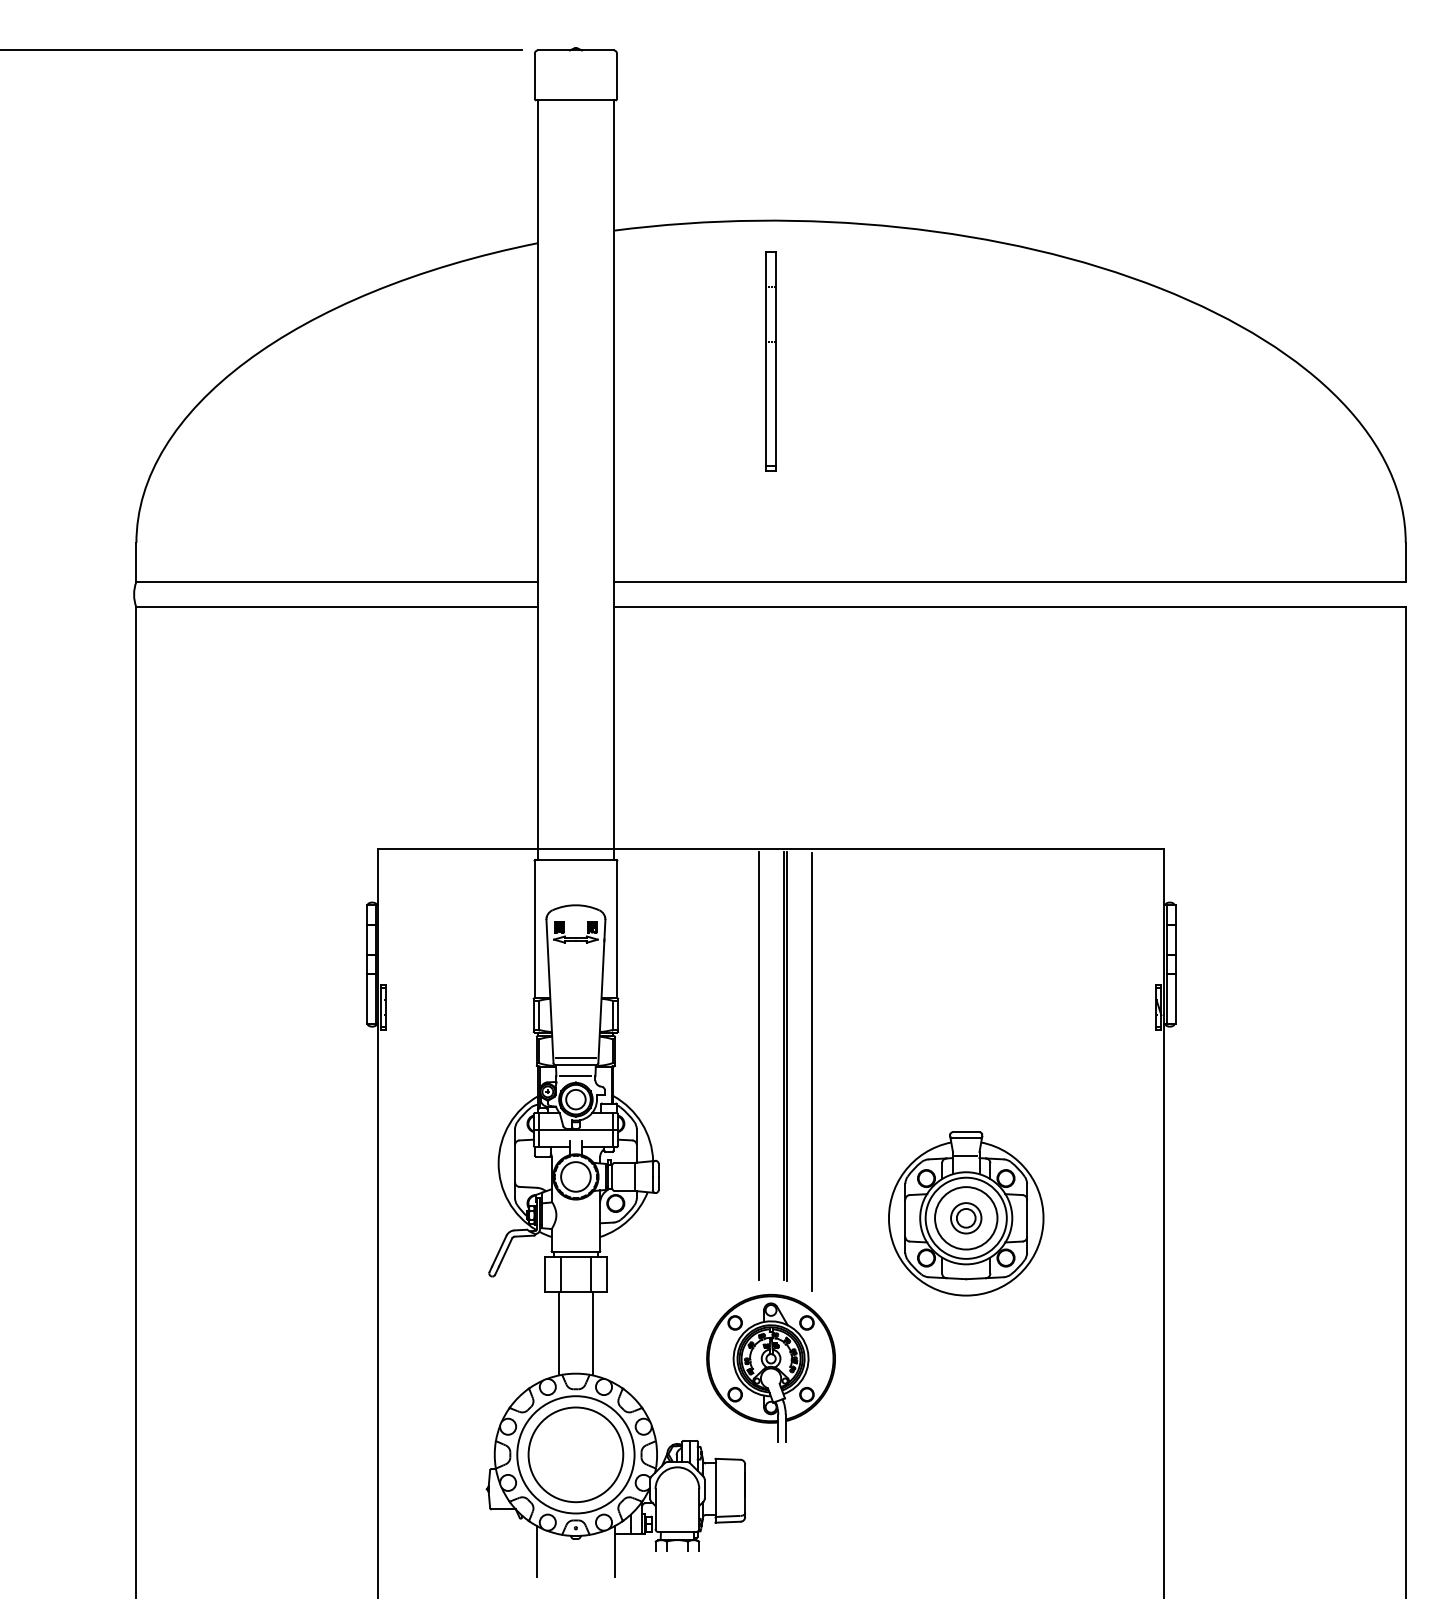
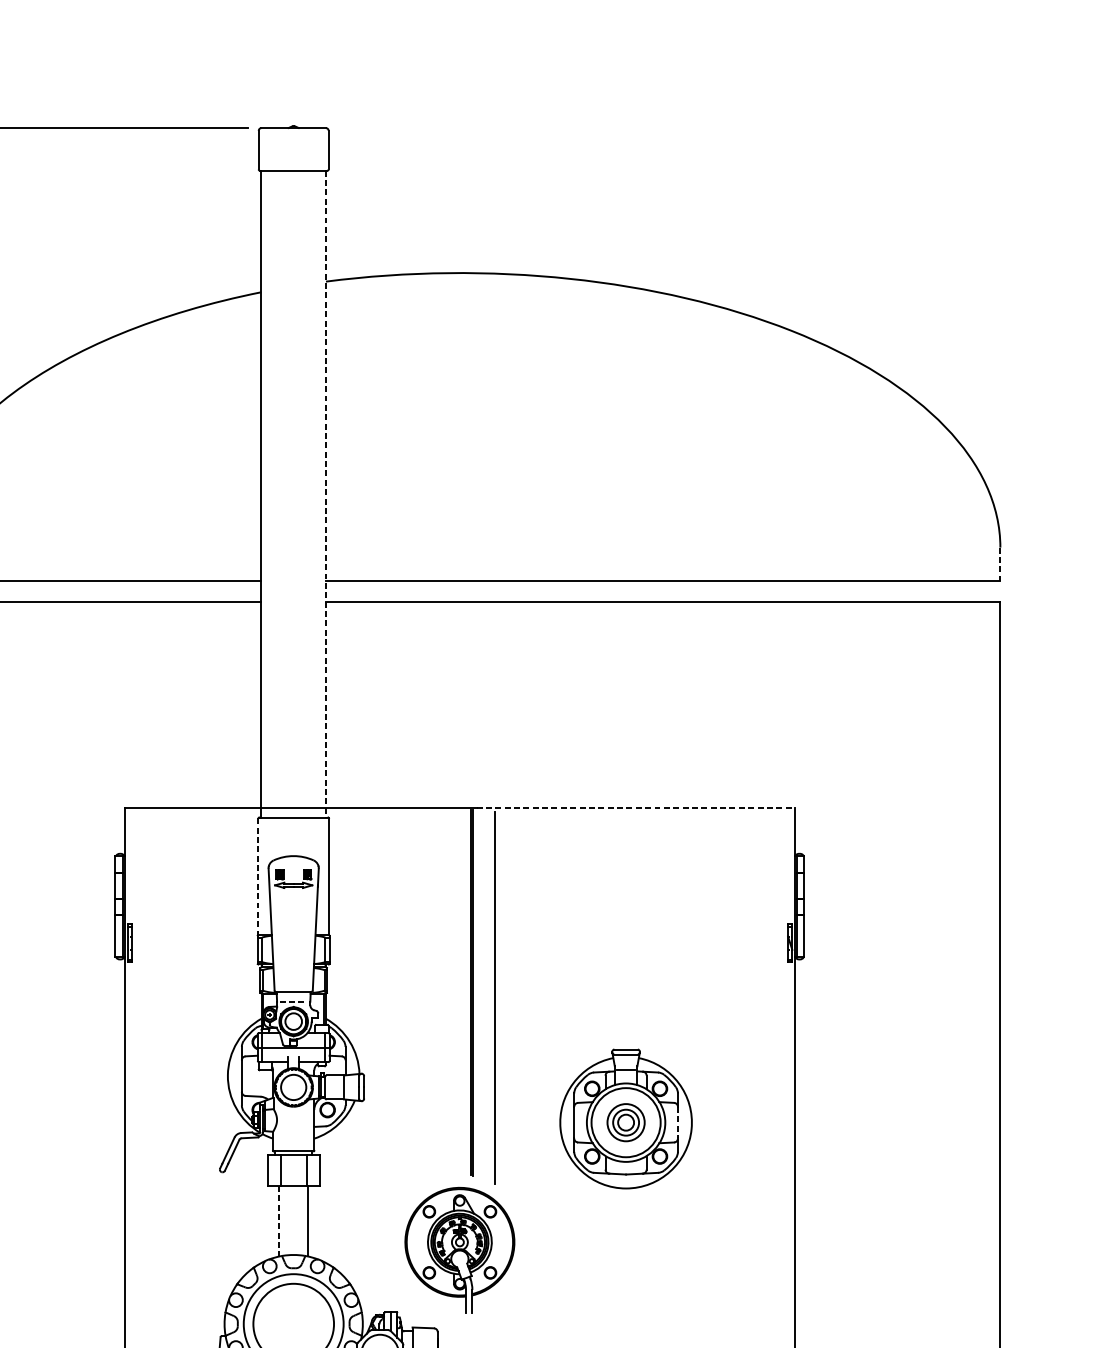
part: (770, 361) -> (459, 393), removed
line: (613, 480) -> (325, 494), solid -> dashed
line: (1405, 562) -> (1000, 564), solid -> dashed
line: (977, 848) -> (635, 807), solid -> dashed
line: (534, 929) -> (258, 876), solid -> dashed
line: (575, 1057) -> (293, 985), removed
line: (759, 1066) -> (450, 993), removed
line: (575, 1076) -> (293, 1001), solid -> dashed
circle: (966, 1218) -> (626, 1122), size x0.7
line: (1027, 1218) -> (678, 1122), solid -> dashed
line: (559, 1334) -> (279, 1221), solid -> dashed

